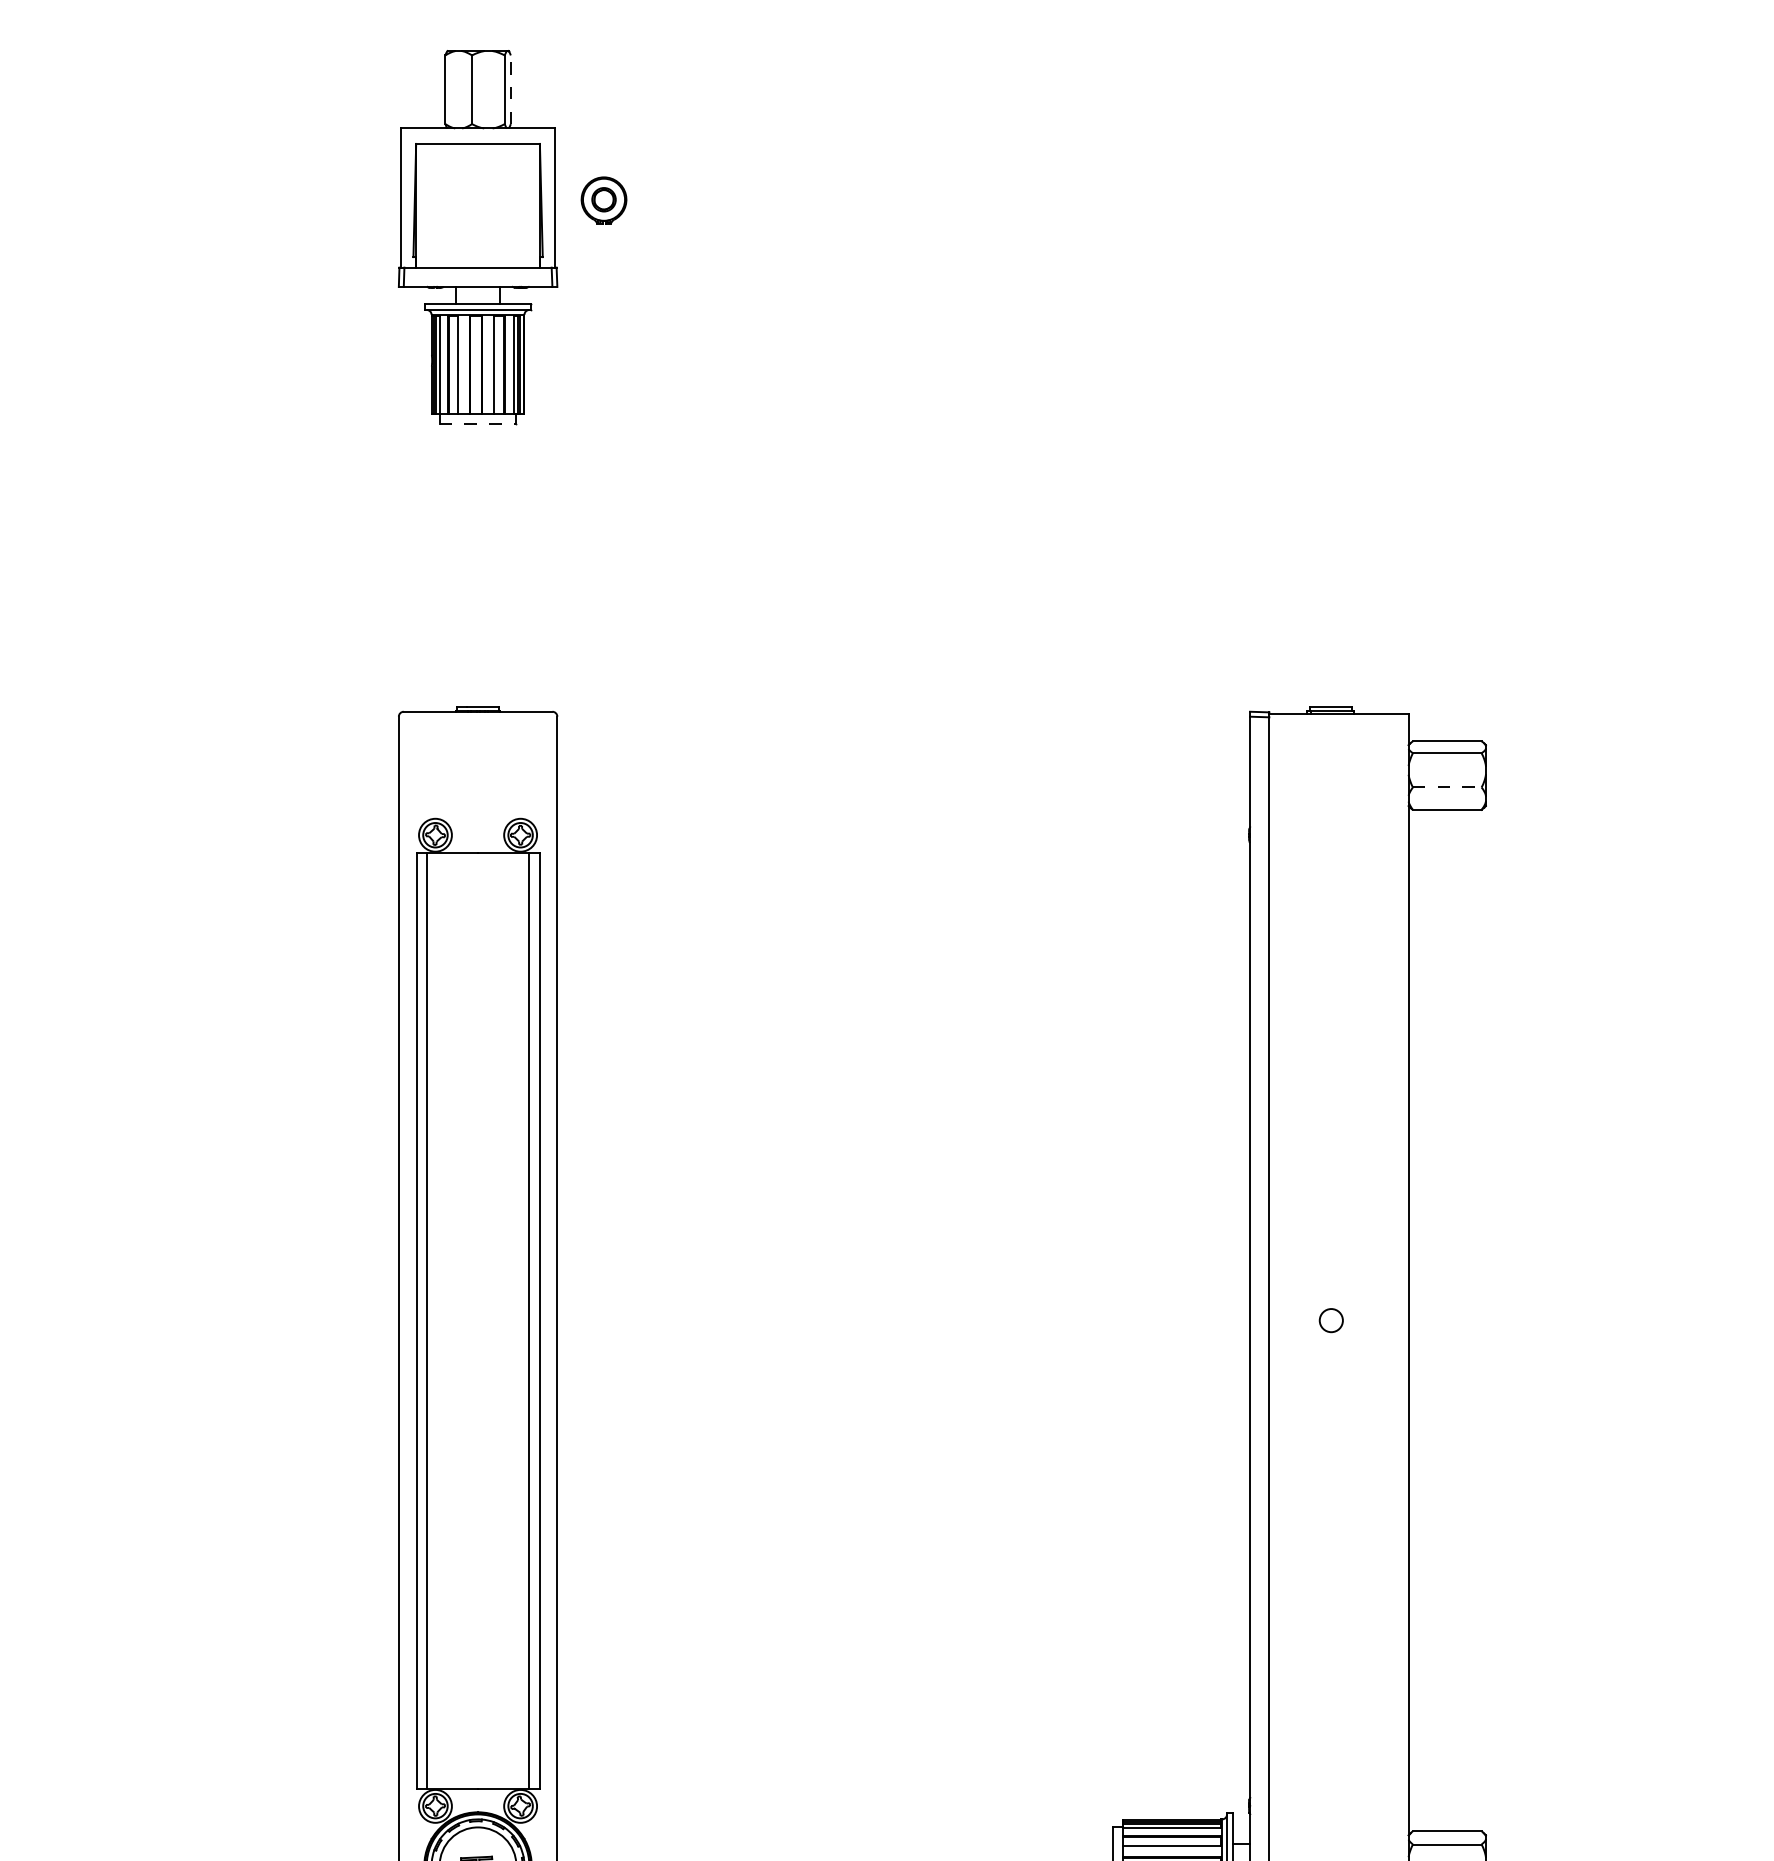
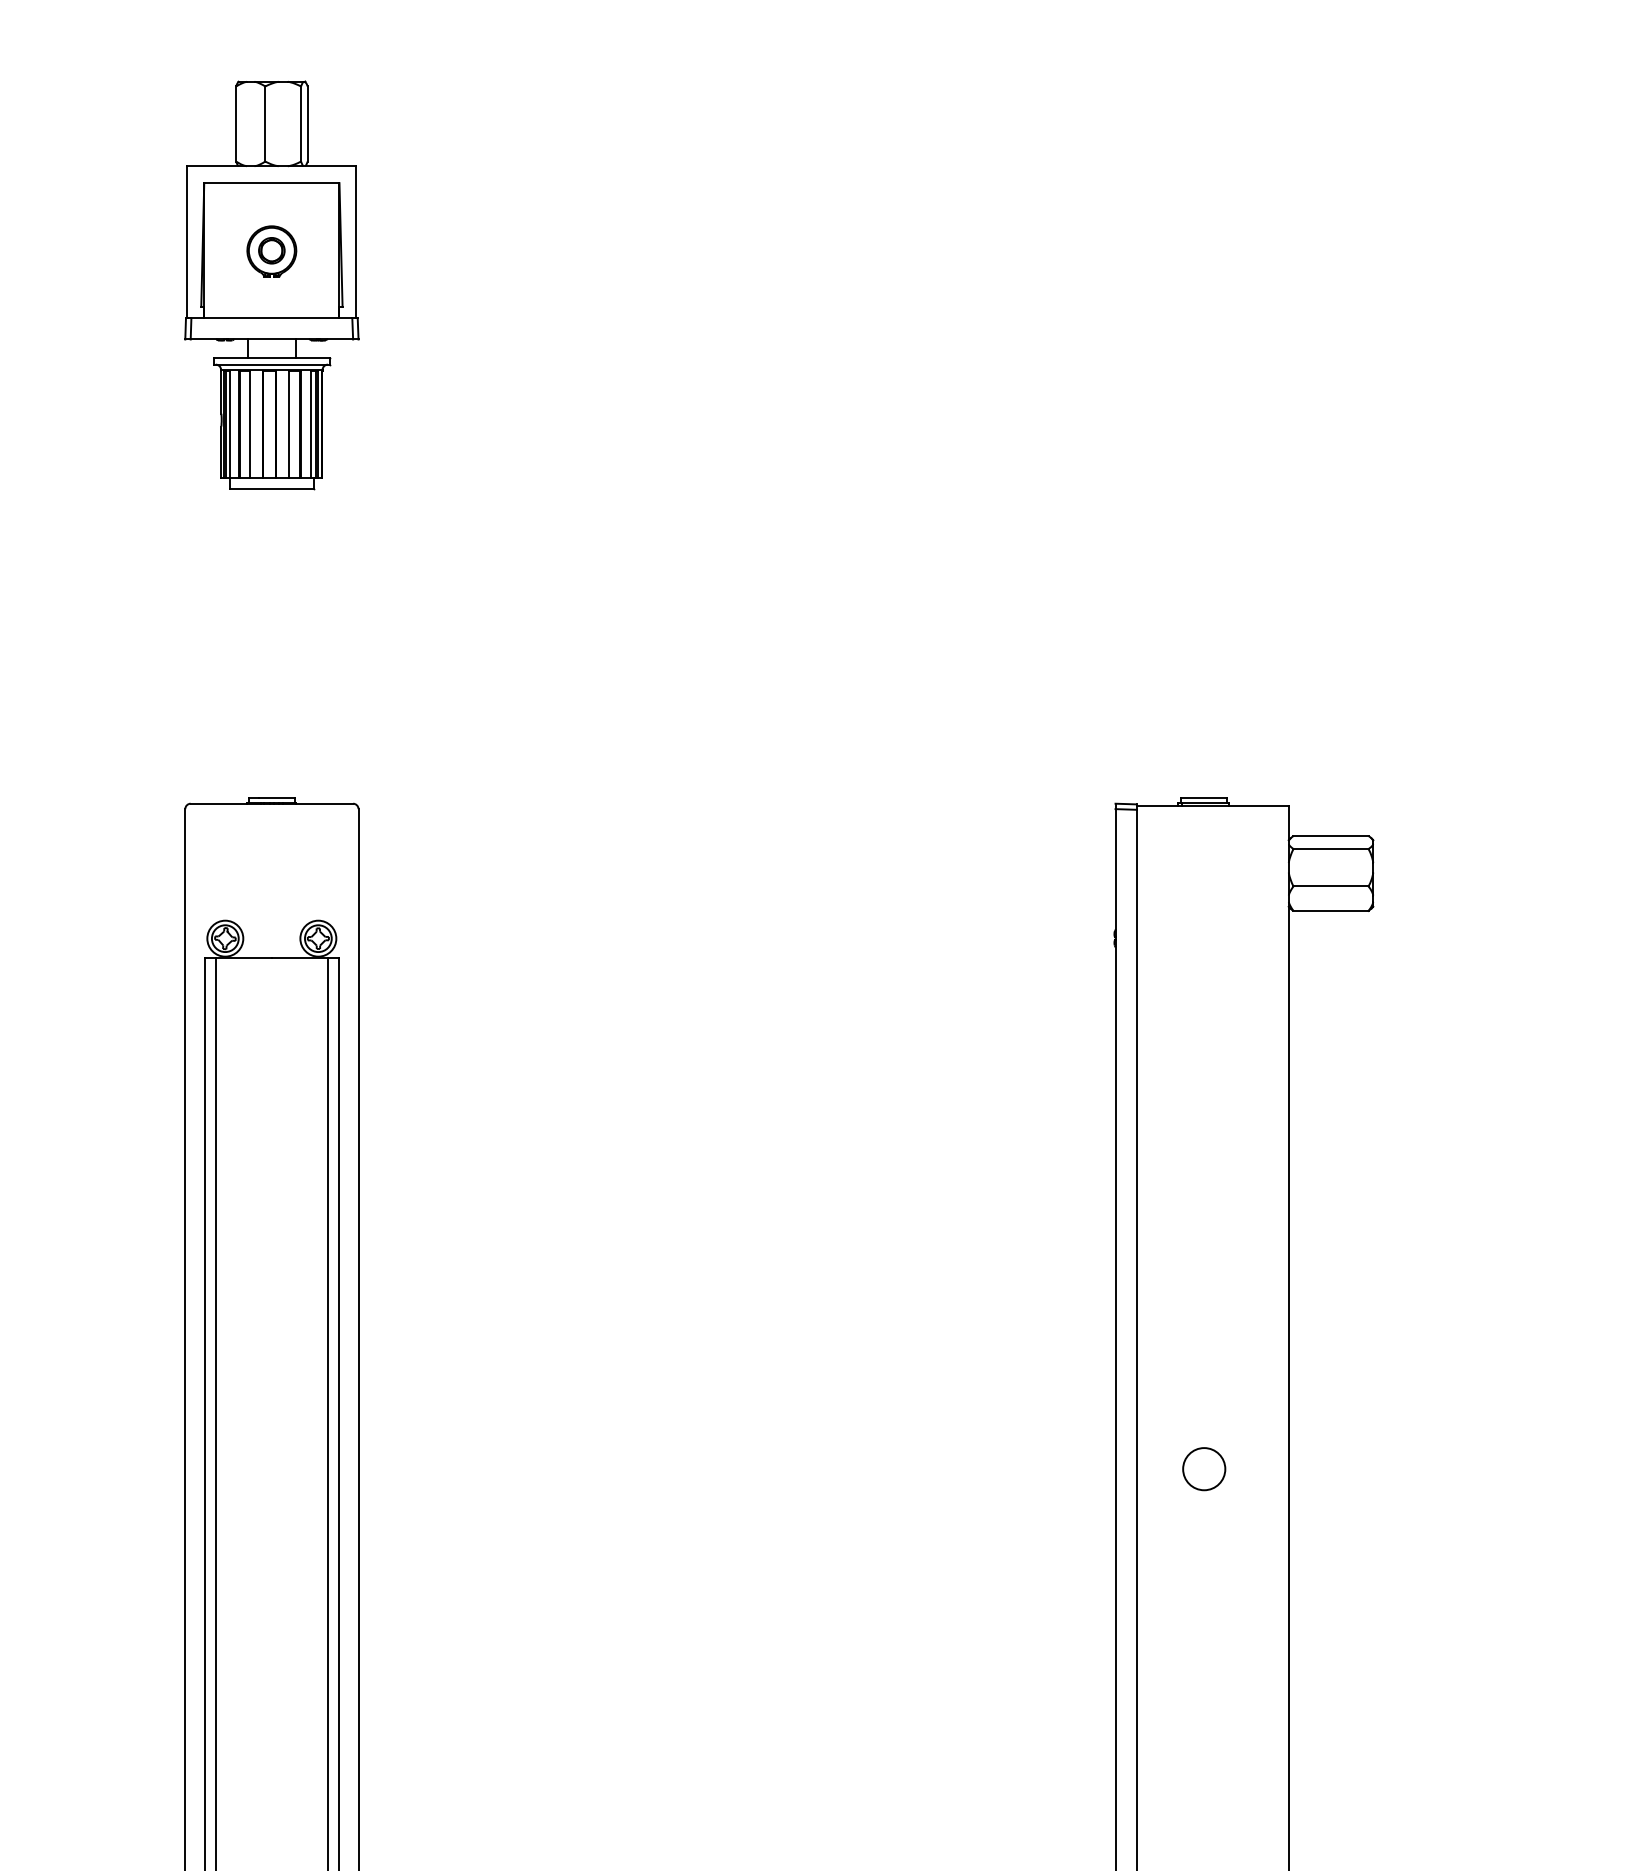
line: (510, 89) -> (307, 123), dashed -> solid
part: (603, 200) -> (271, 251), moved
line: (478, 423) -> (272, 488), dashed -> solid
line: (1447, 787) -> (1331, 886), dashed -> solid
circle: (1331, 1320) -> (1204, 1468), size x1.67

